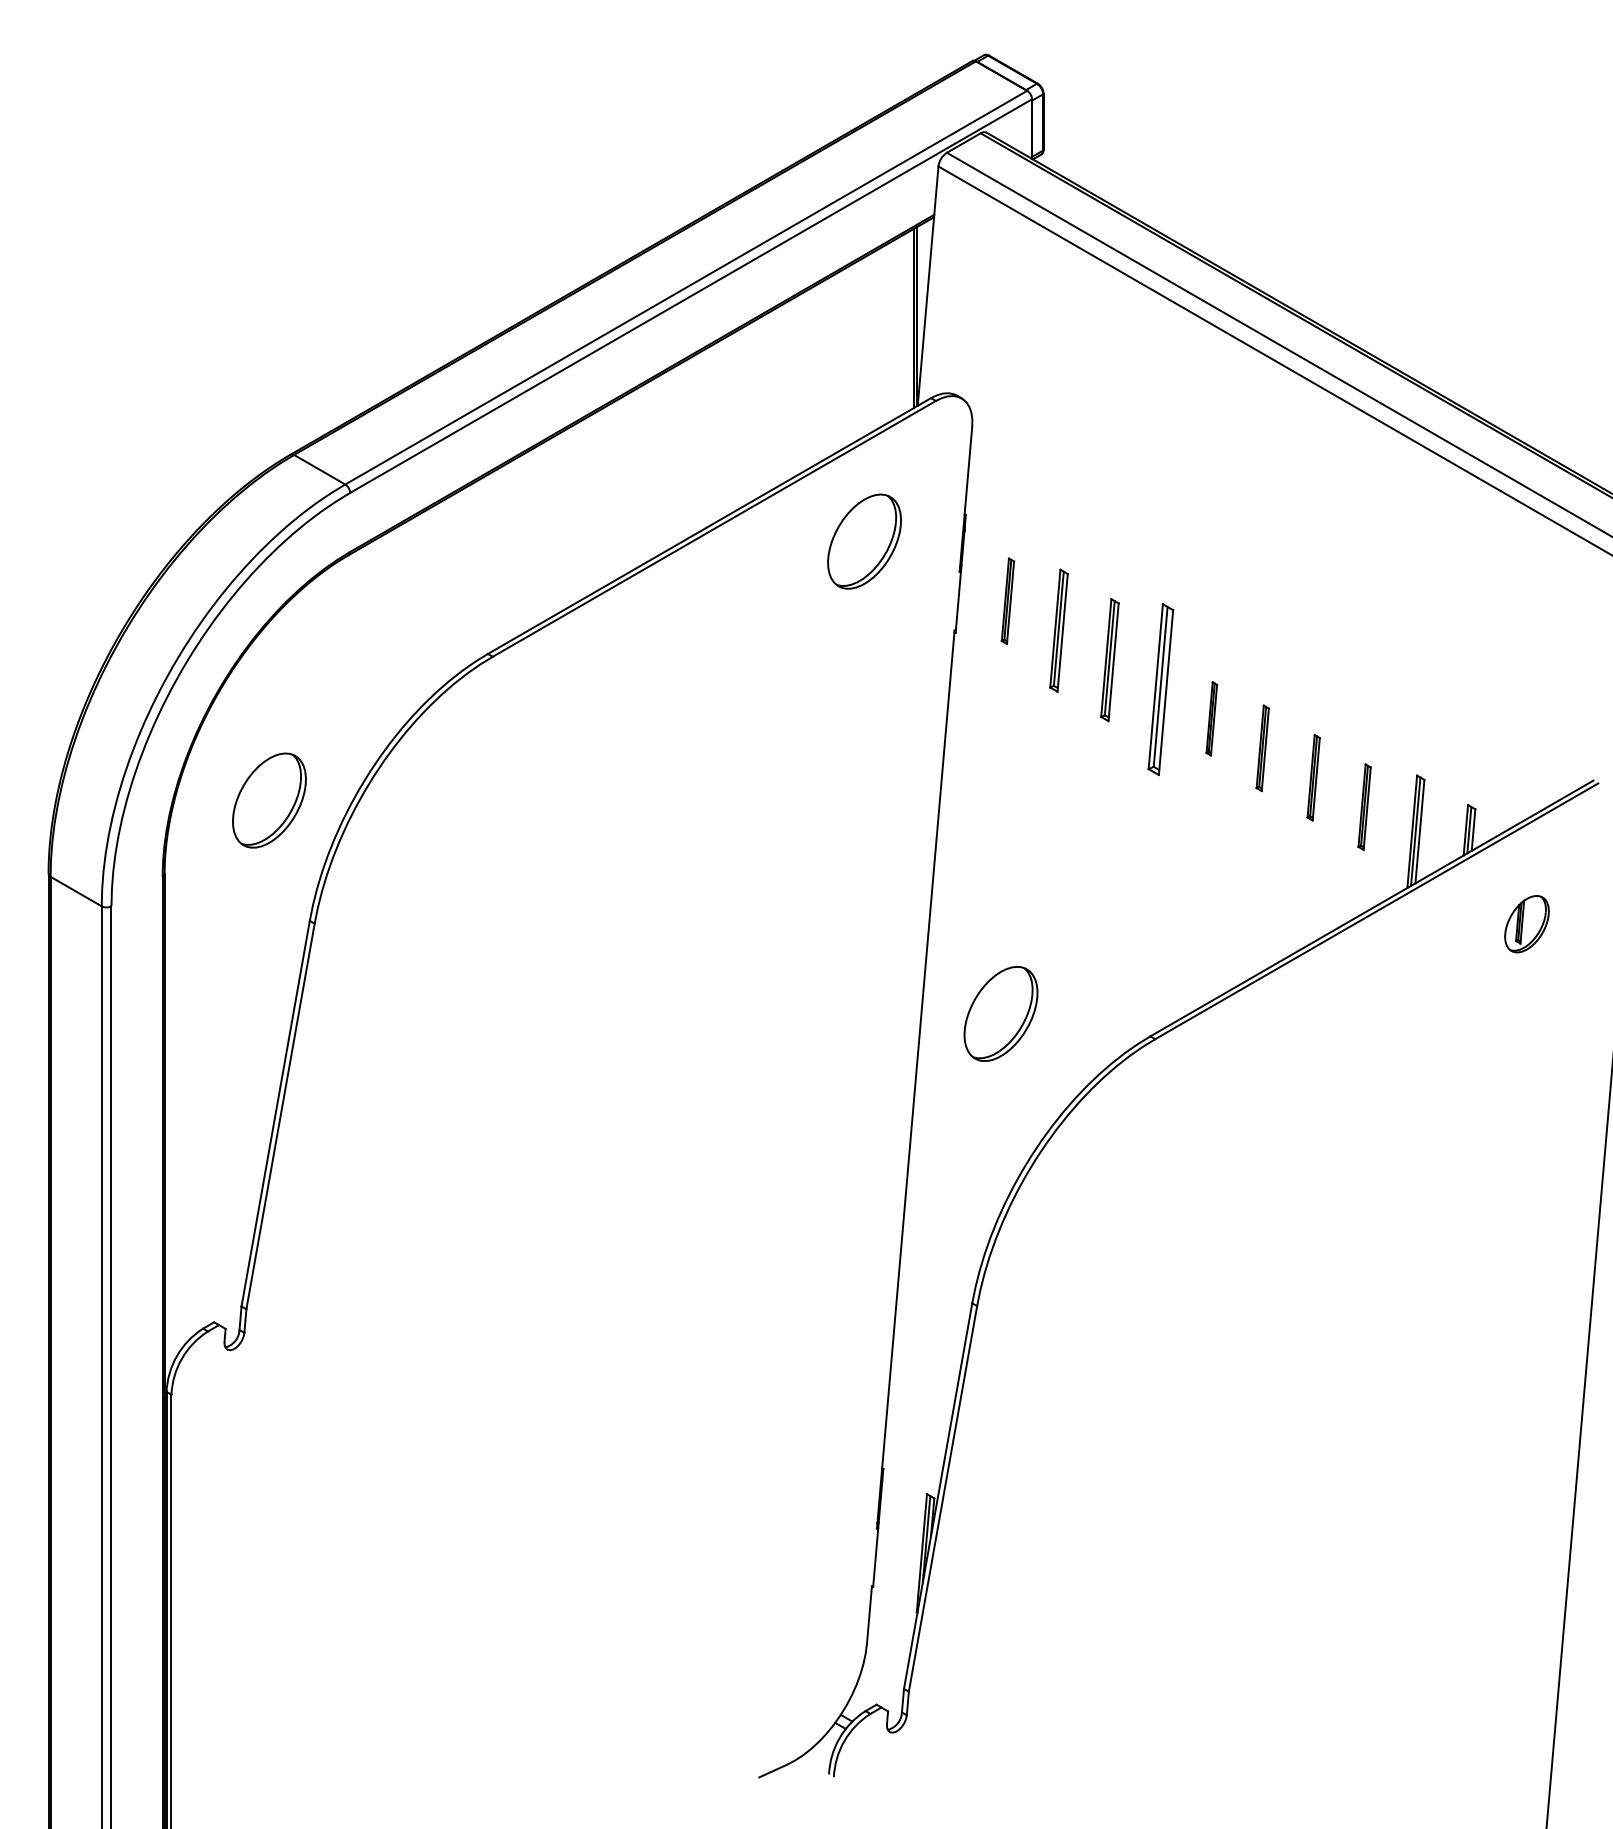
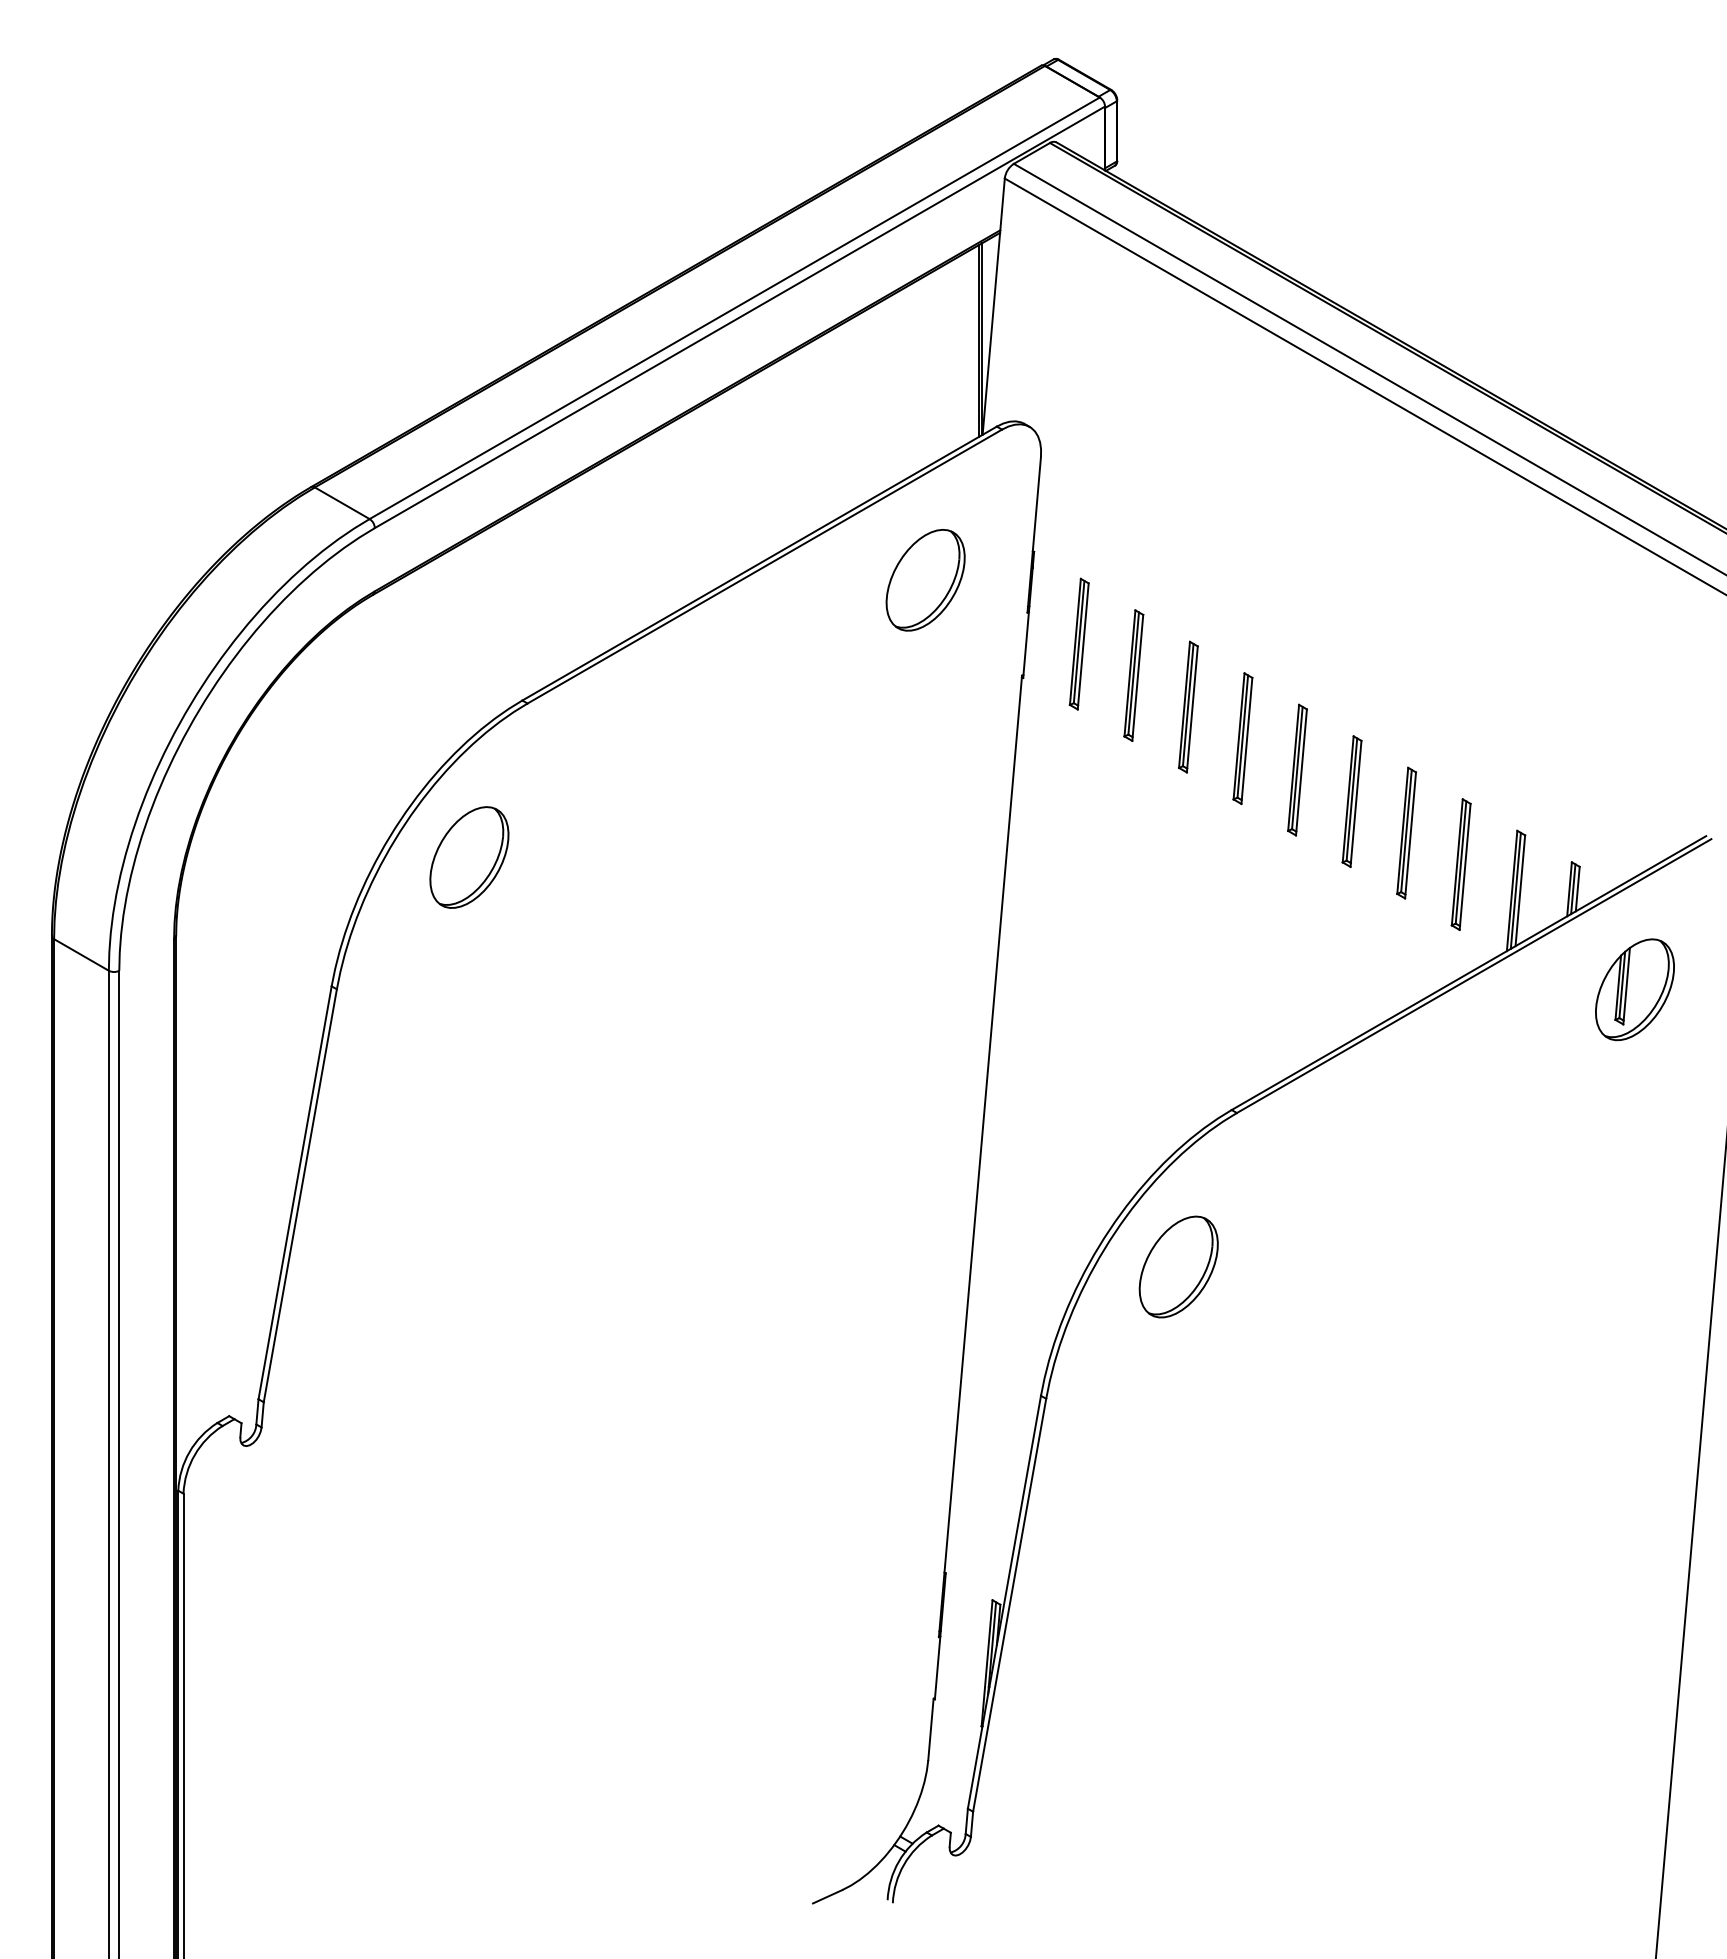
part: (1007, 600) -> (1078, 643), size x1.43
part: (1160, 689) -> (1242, 738), size x0.71
part: (1211, 718) -> (1297, 769), size x1.67
part: (1262, 748) -> (1351, 801), size x1.43
part: (1313, 777) -> (1406, 832), size x1.43
part: (269, 800) -> (469, 857), moved
part: (1364, 807) -> (1460, 864), size x1.43
part: (1526, 923) -> (1634, 989), size x1.67
part: (1000, 1013) -> (1178, 1266), moved

